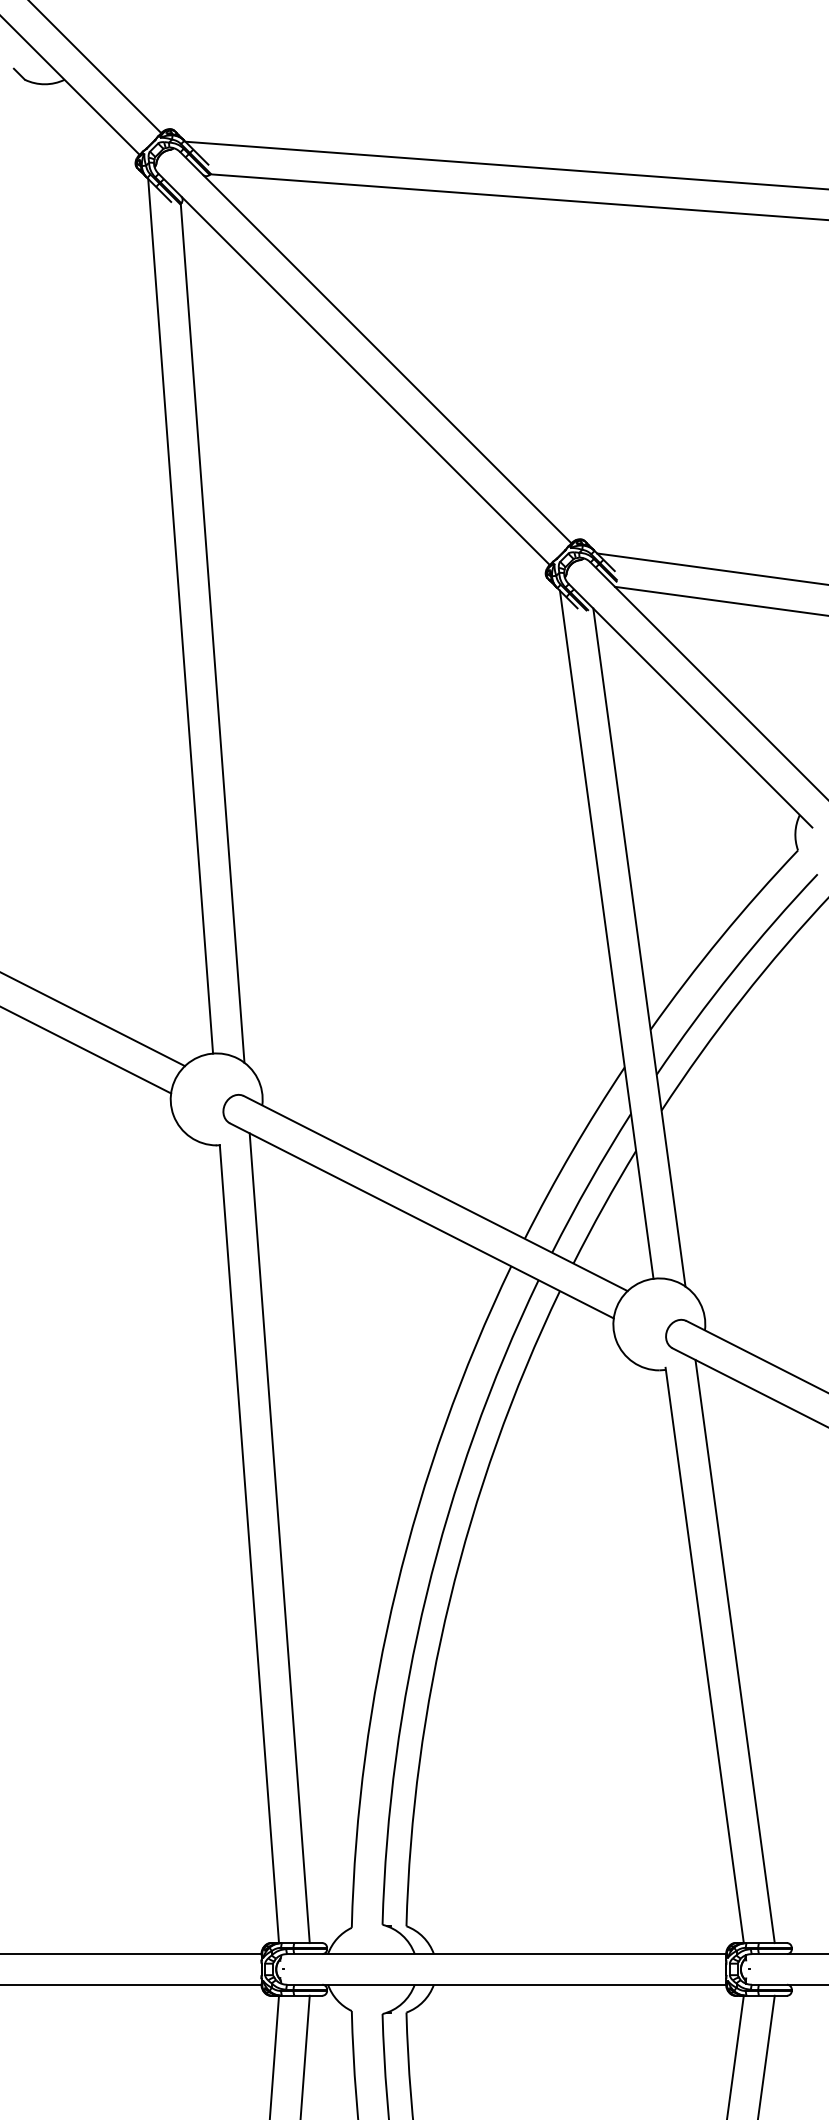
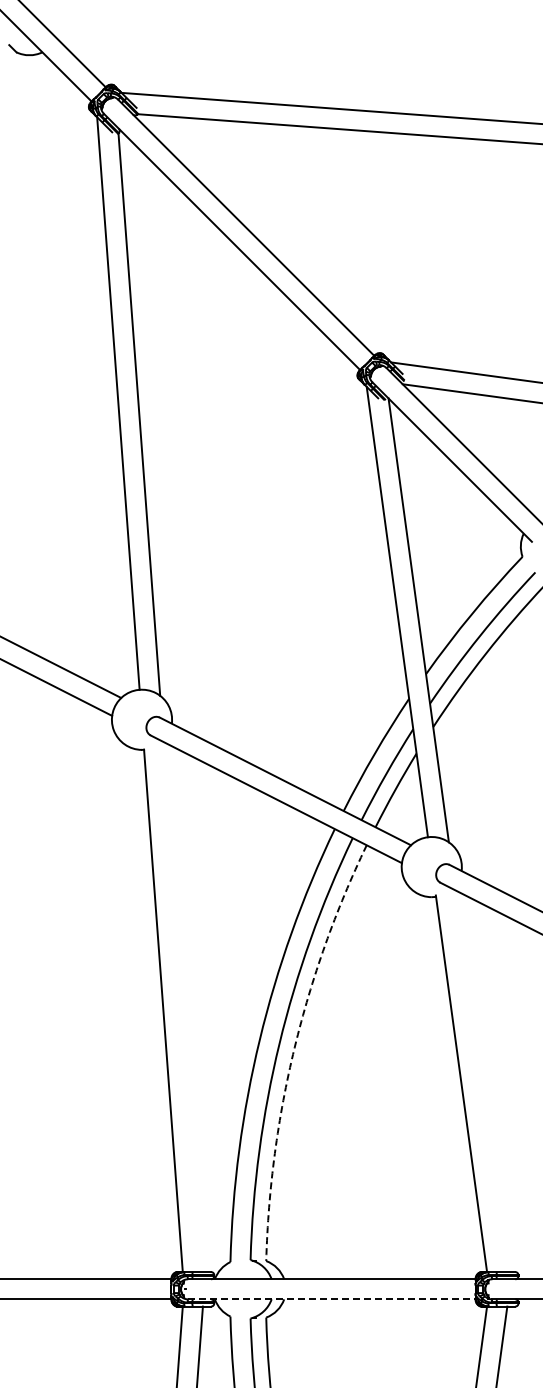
line: (278, 1538) -> (182, 1007), removed
arc: (449, 1600) -> (294, 1047), solid -> dashed
line: (735, 1651) -> (481, 1081), removed
line: (506, 1984) -> (331, 1299), solid -> dashed

